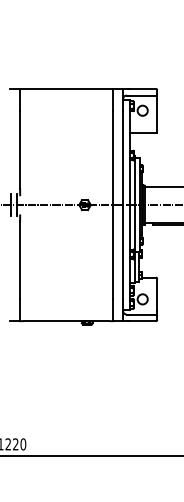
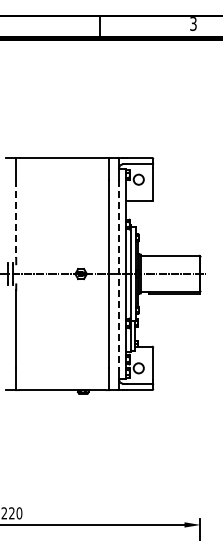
line: (20, 150) -> (16, 219), solid -> dashed
line: (123, 205) -> (119, 274), solid -> dashed

